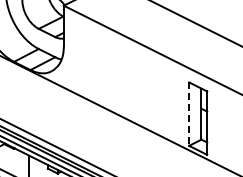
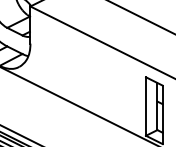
line: (189, 114) -> (146, 106), dashed -> solid

